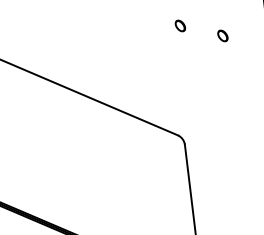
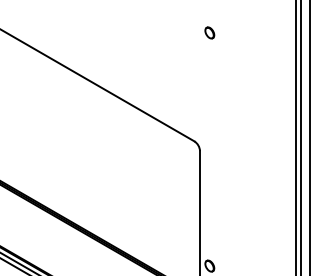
part: (222, 35) -> (250, 47), removed

